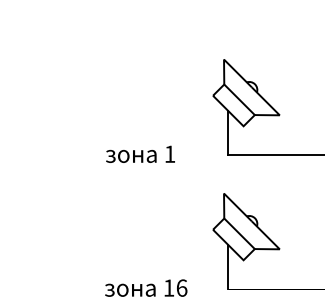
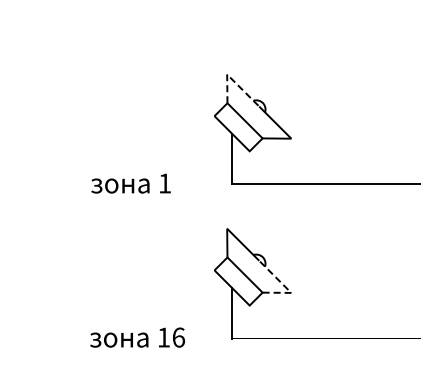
line: (228, 64) -> (232, 80), solid -> dashed
line: (274, 244) -> (285, 287), solid -> dashed

